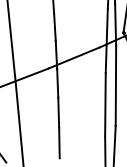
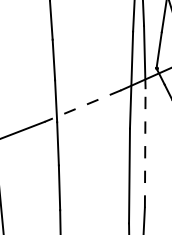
line: (74, 57) -> (83, 105), solid -> dashed
line: (115, 85) -> (144, 147), solid -> dashed

